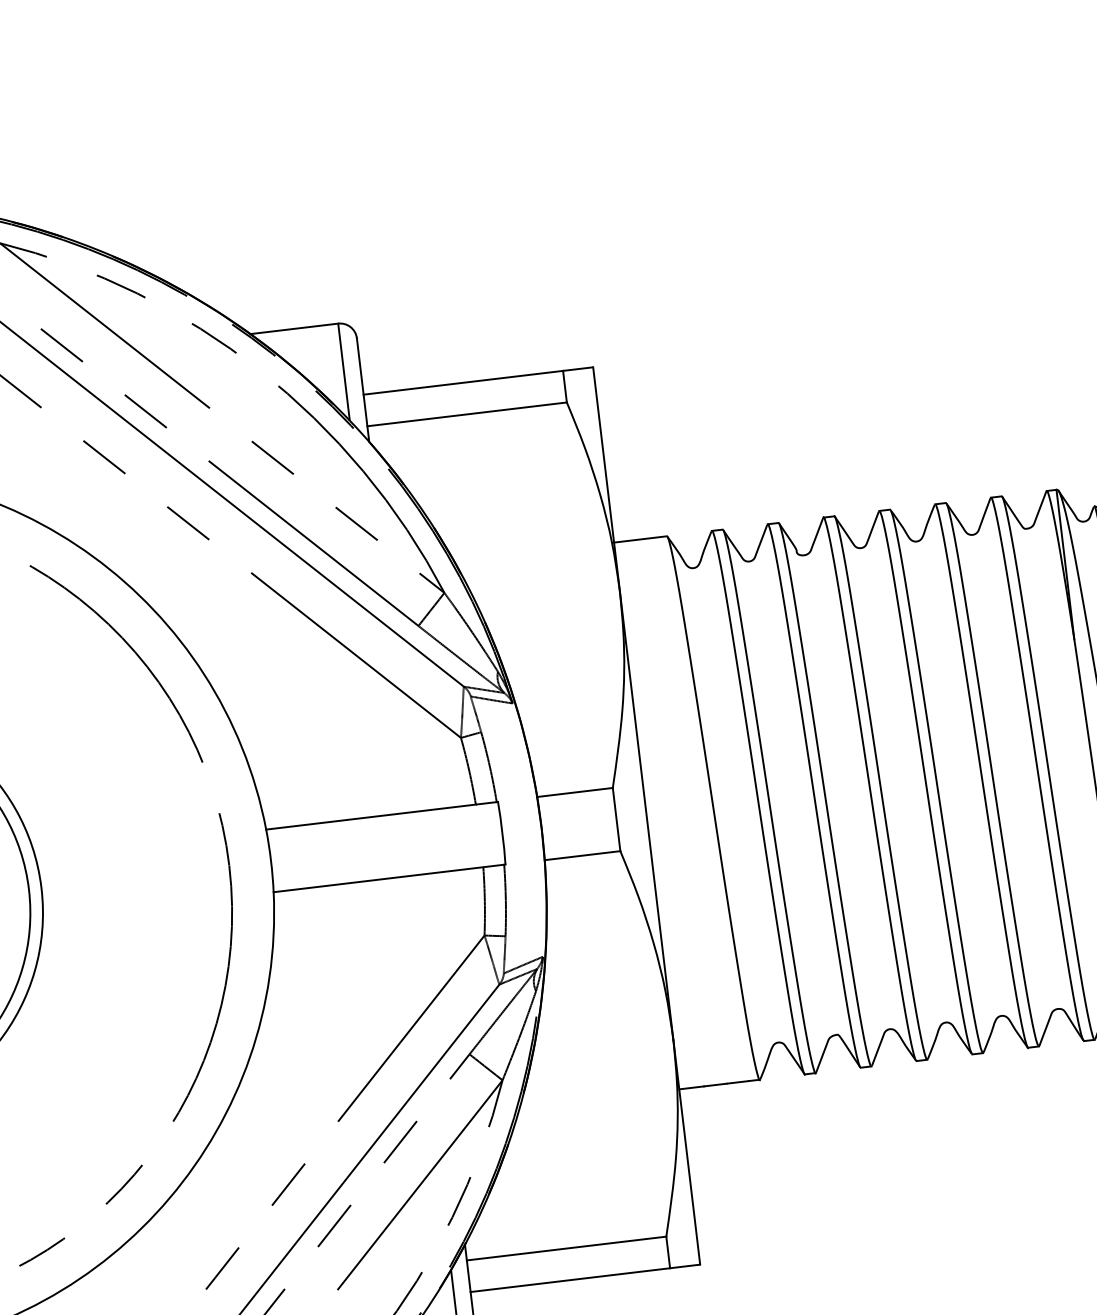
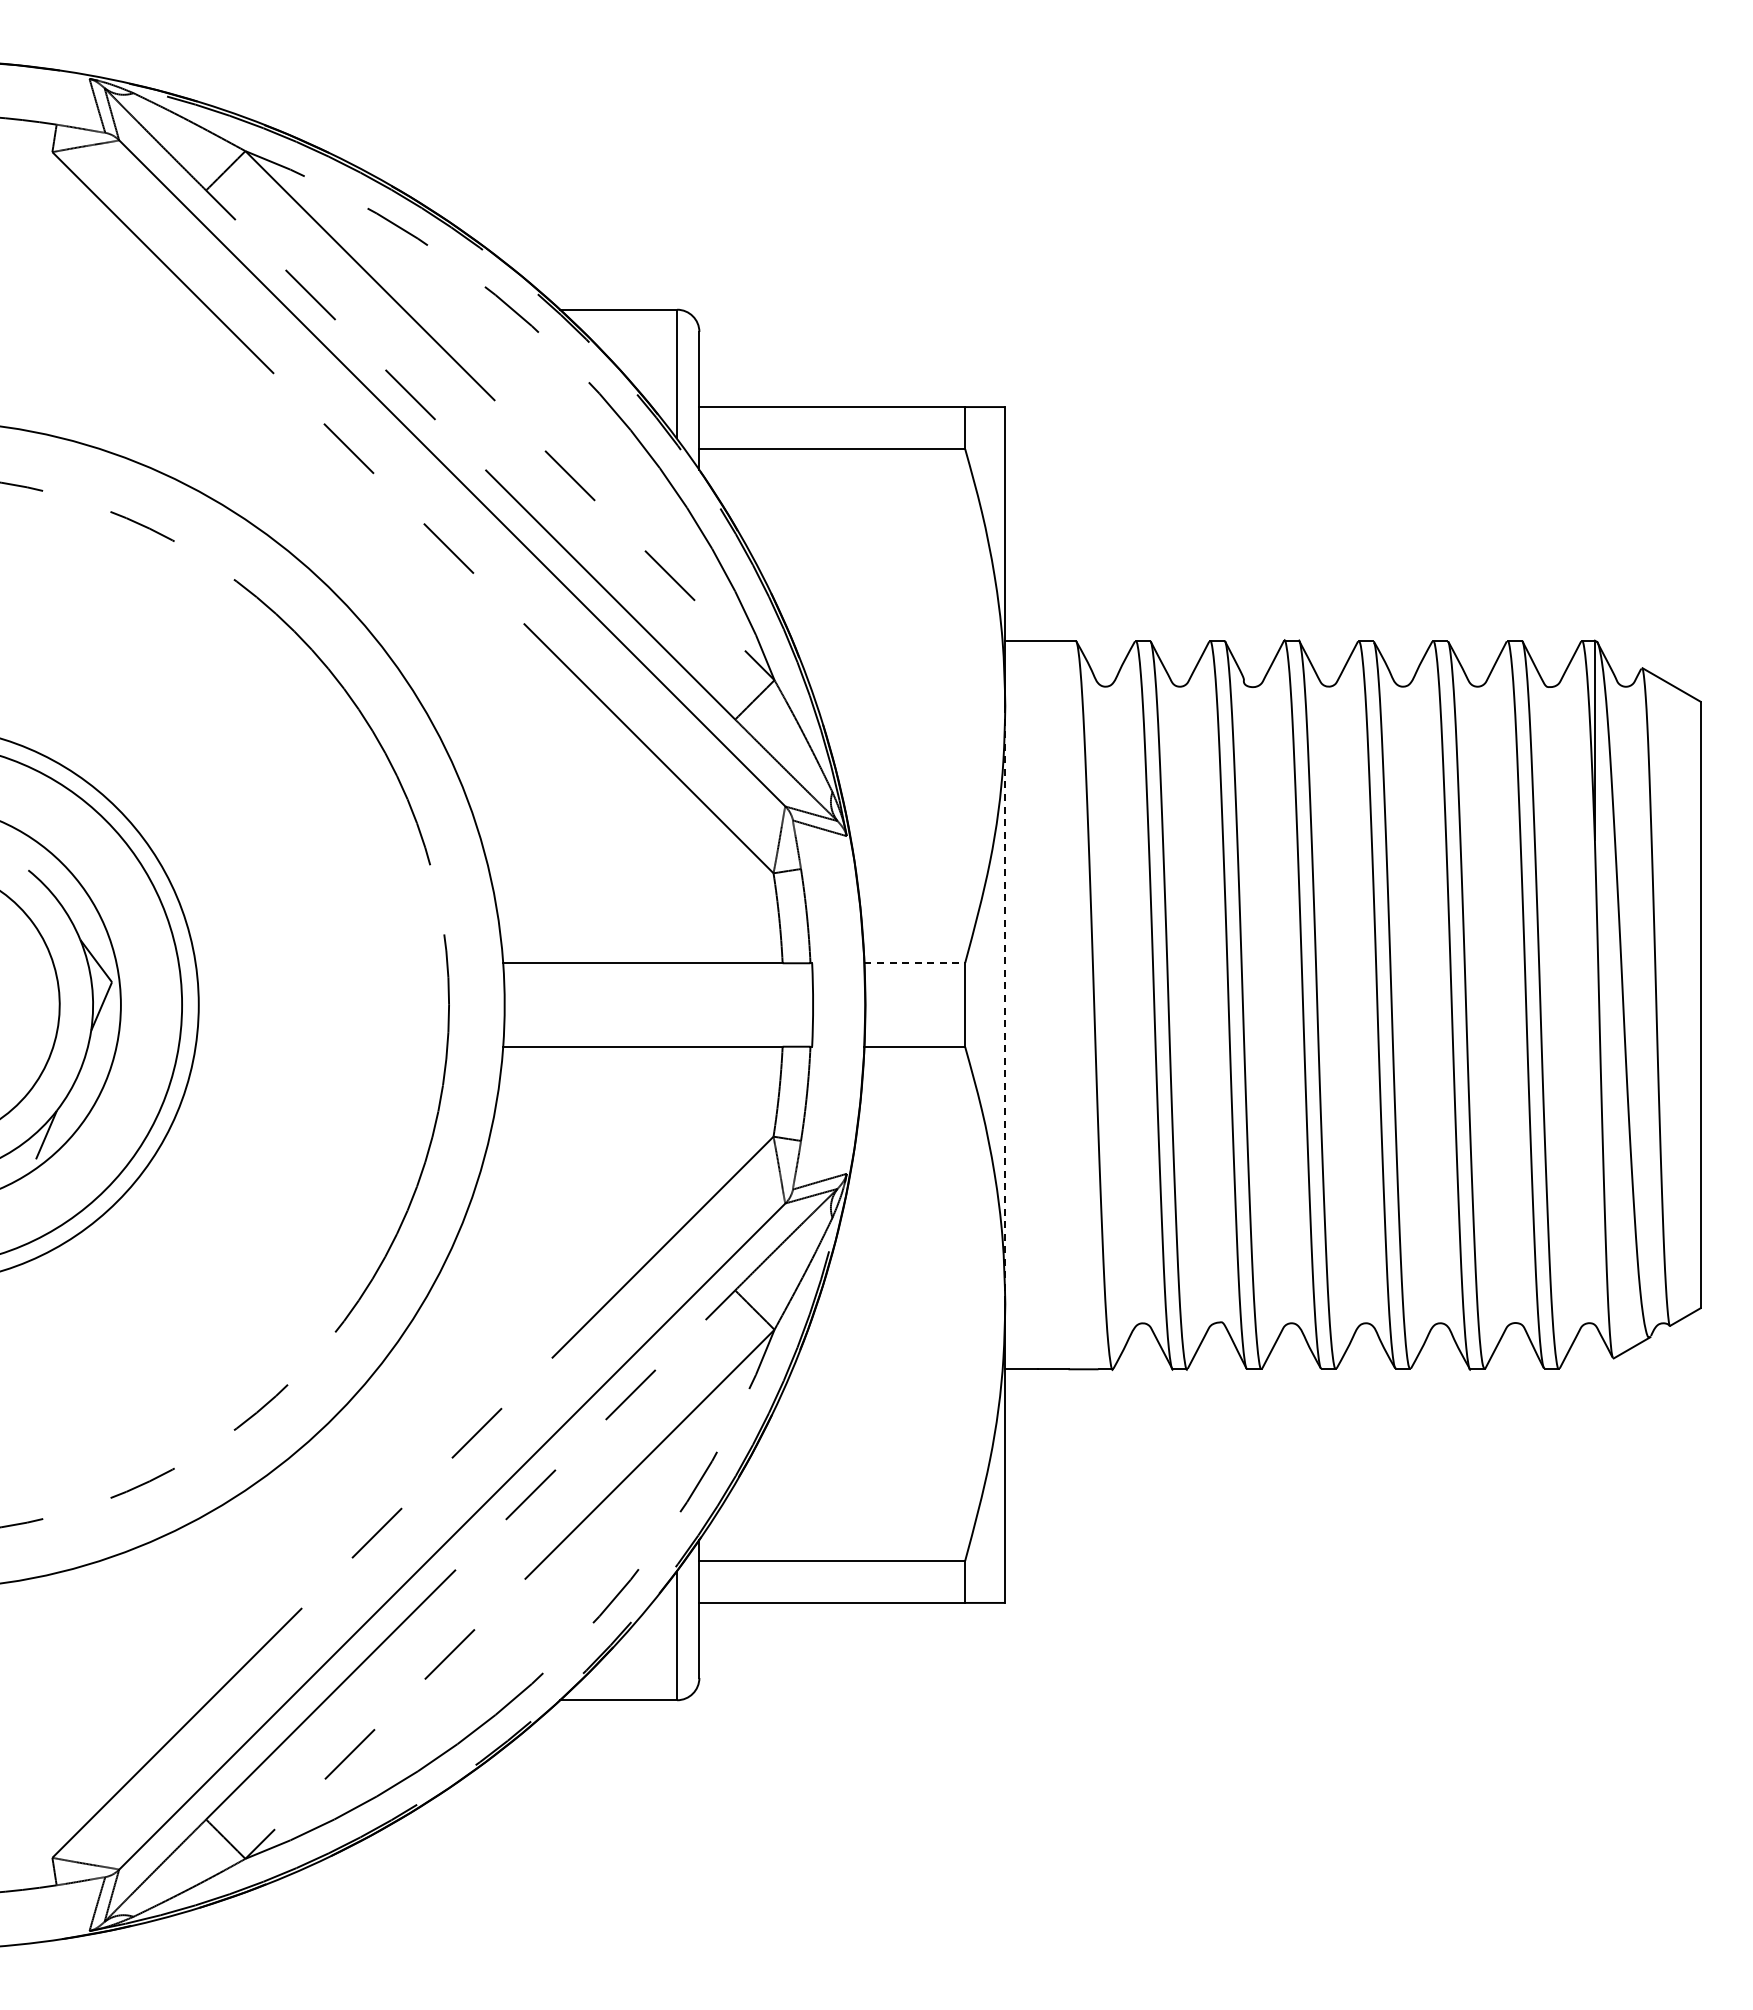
line: (575, 792) -> (915, 962), solid -> dashed
line: (646, 816) -> (1005, 1005), solid -> dashed

